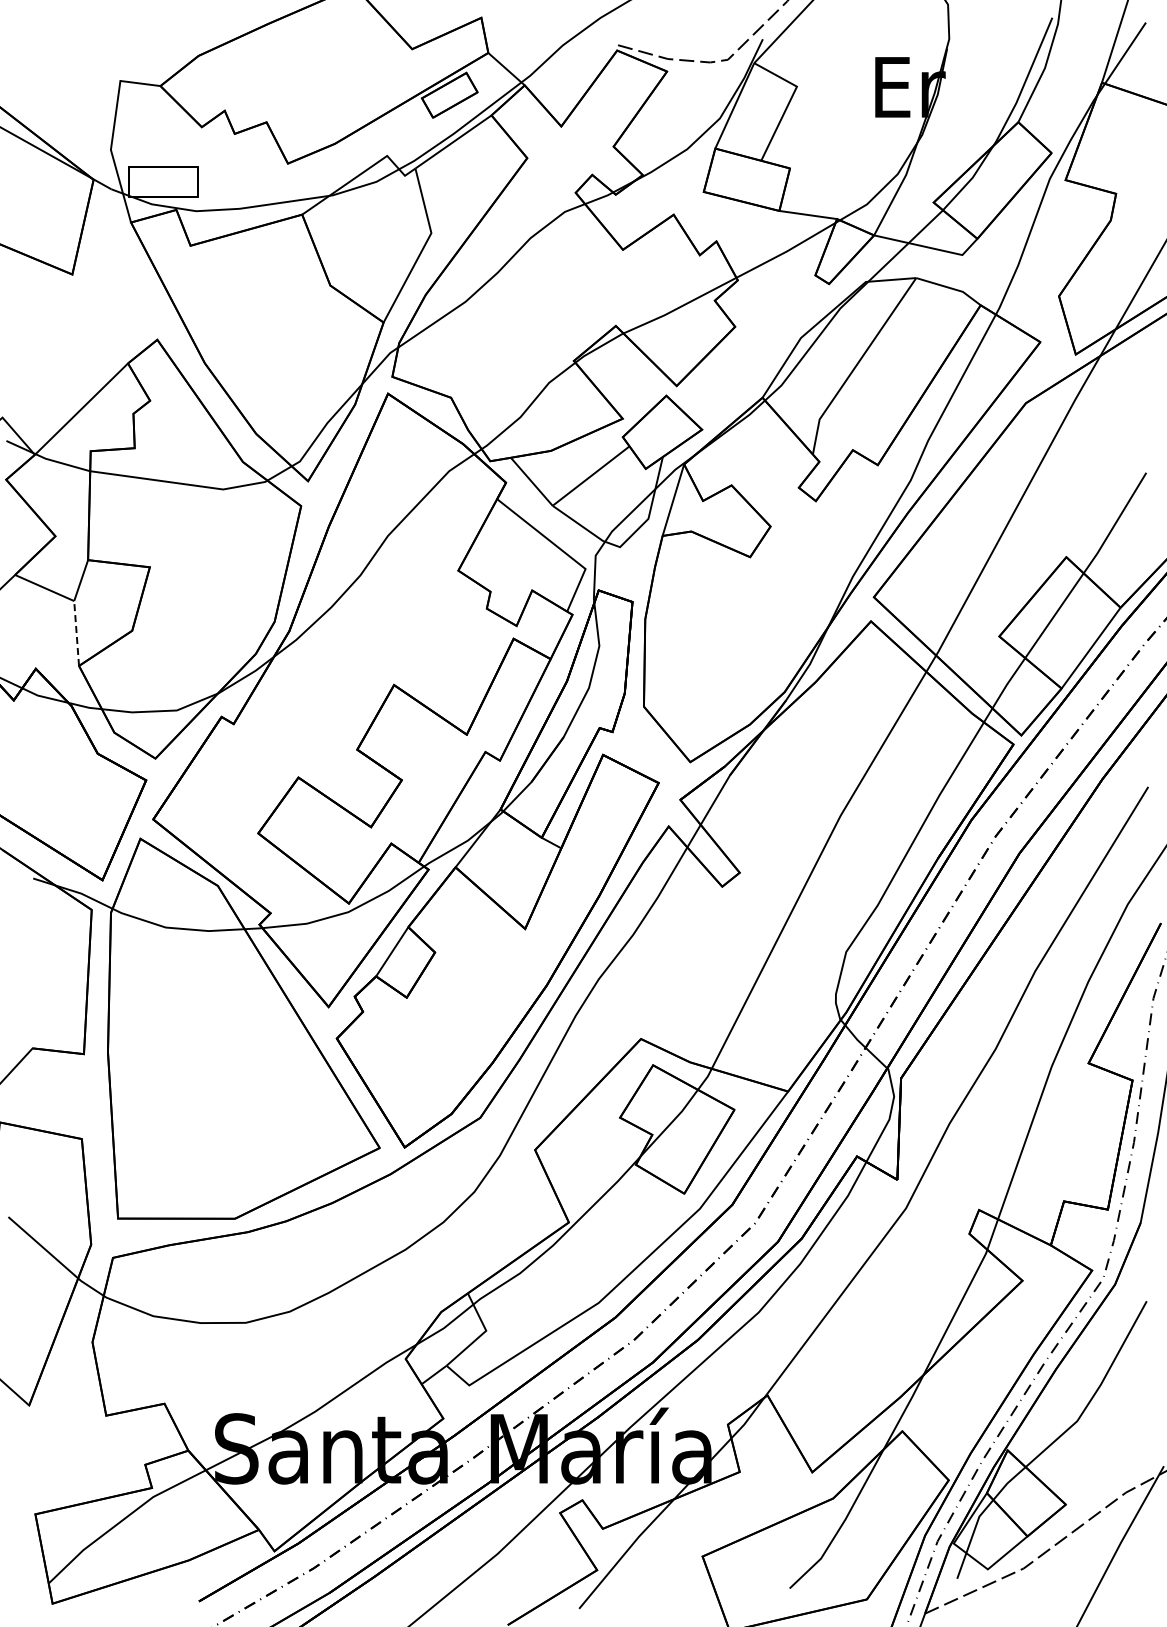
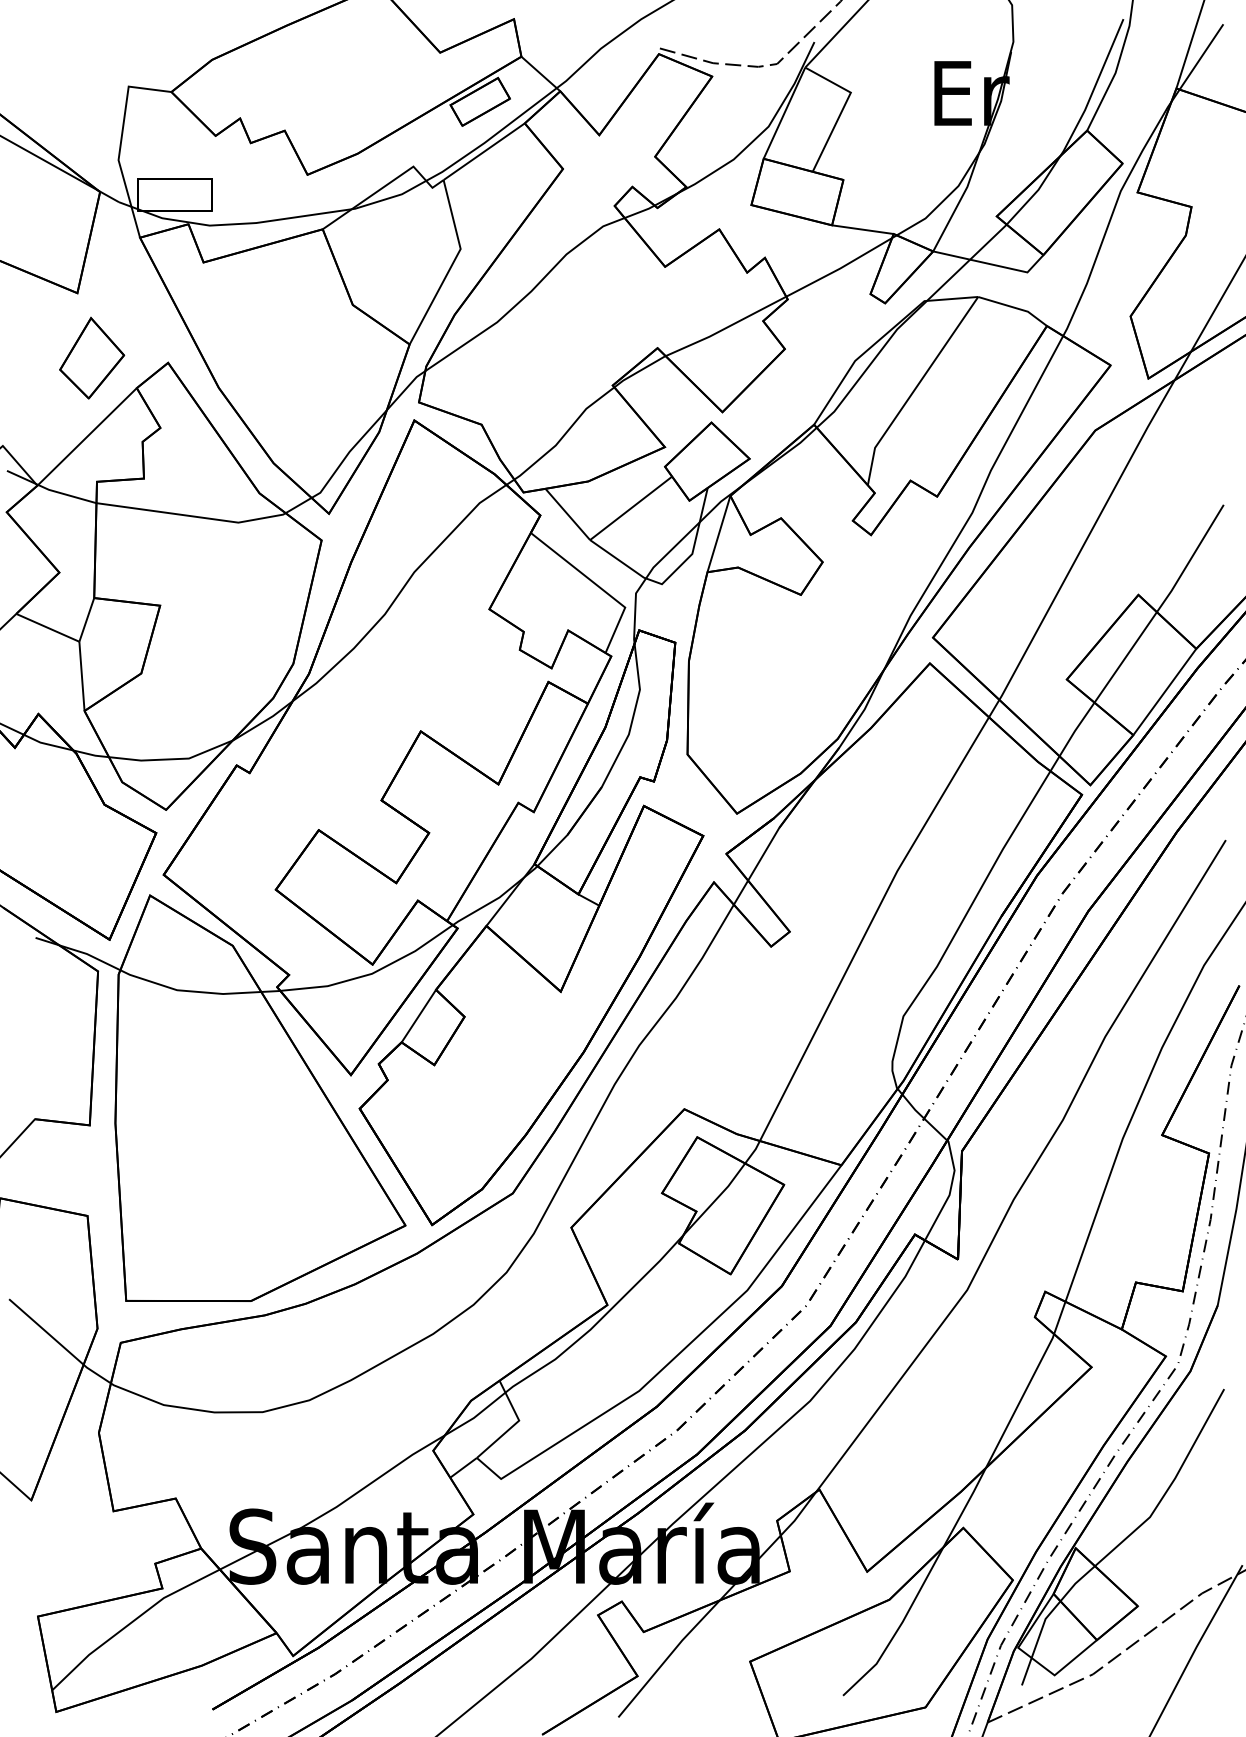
part: (86, 335) -> (92, 358), added
line: (76, 633) -> (81, 676), dashed -> solid

